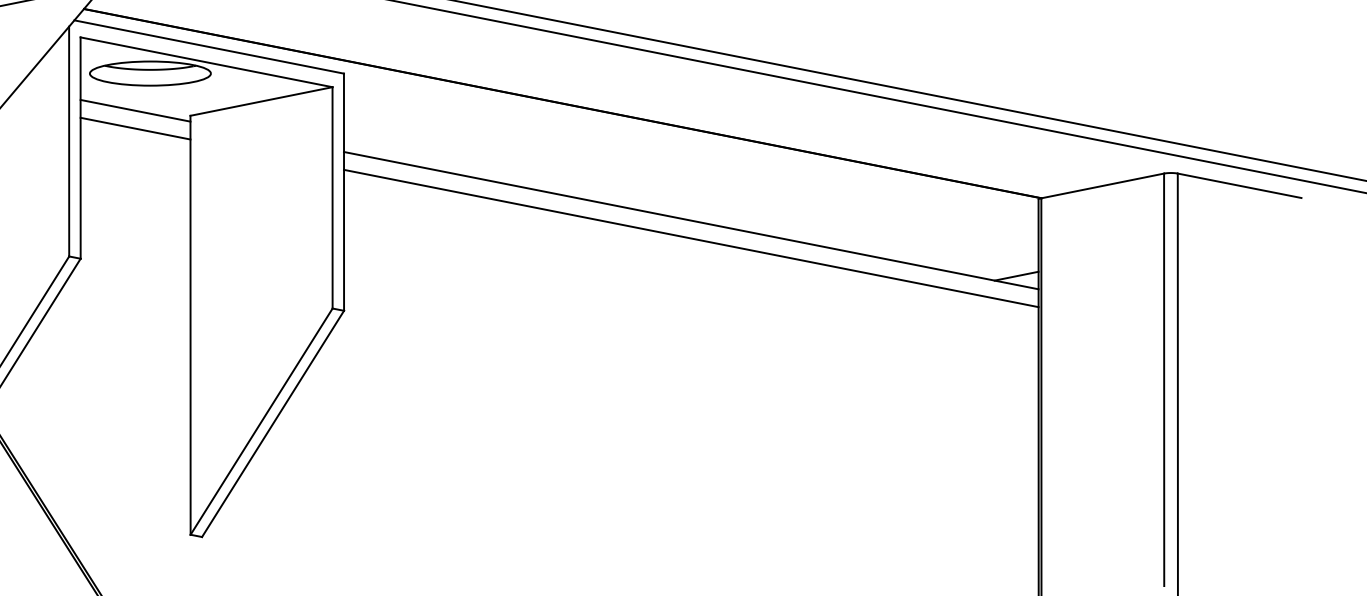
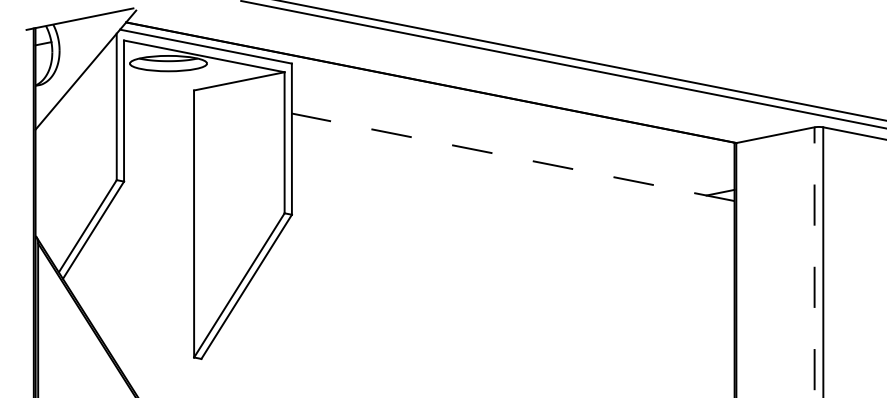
line: (136, 111) -> (159, 87), removed
line: (136, 128) -> (159, 98), removed
line: (691, 220) -> (513, 157), solid -> dashed
line: (690, 238) -> (512, 168), removed
line: (1164, 379) -> (814, 258), solid -> dashed

